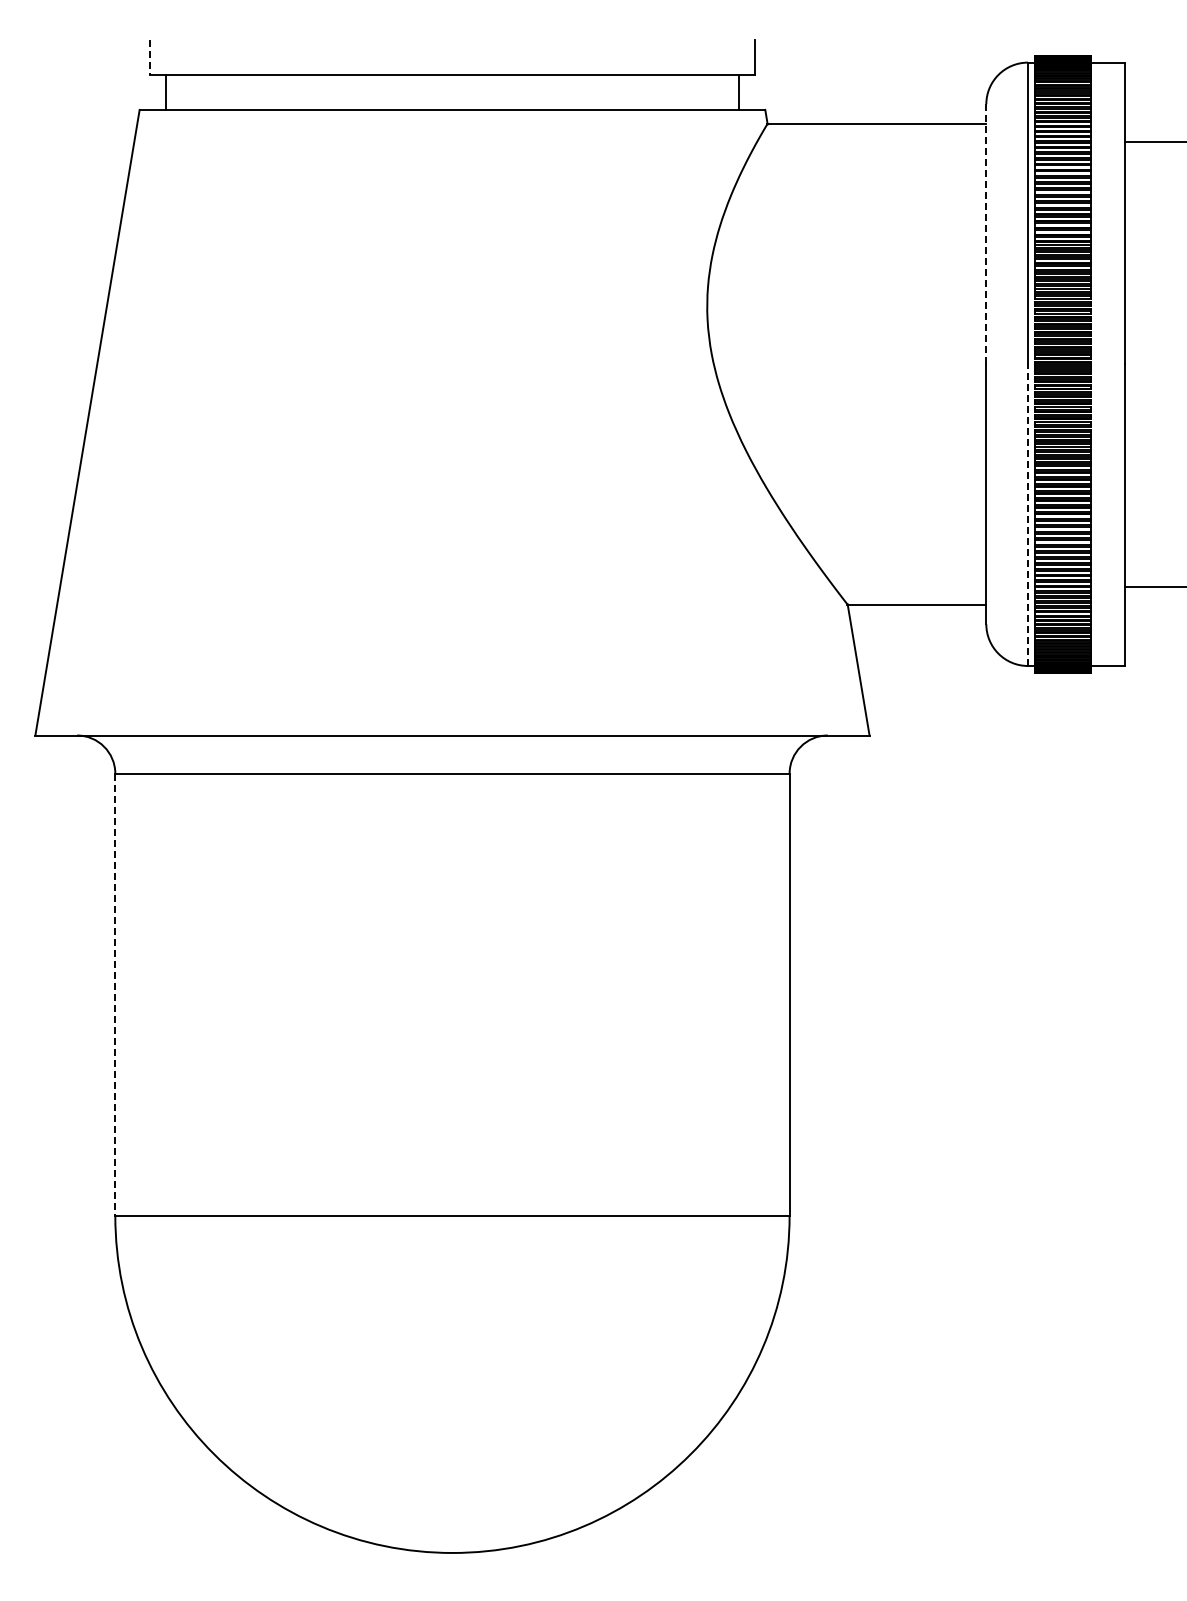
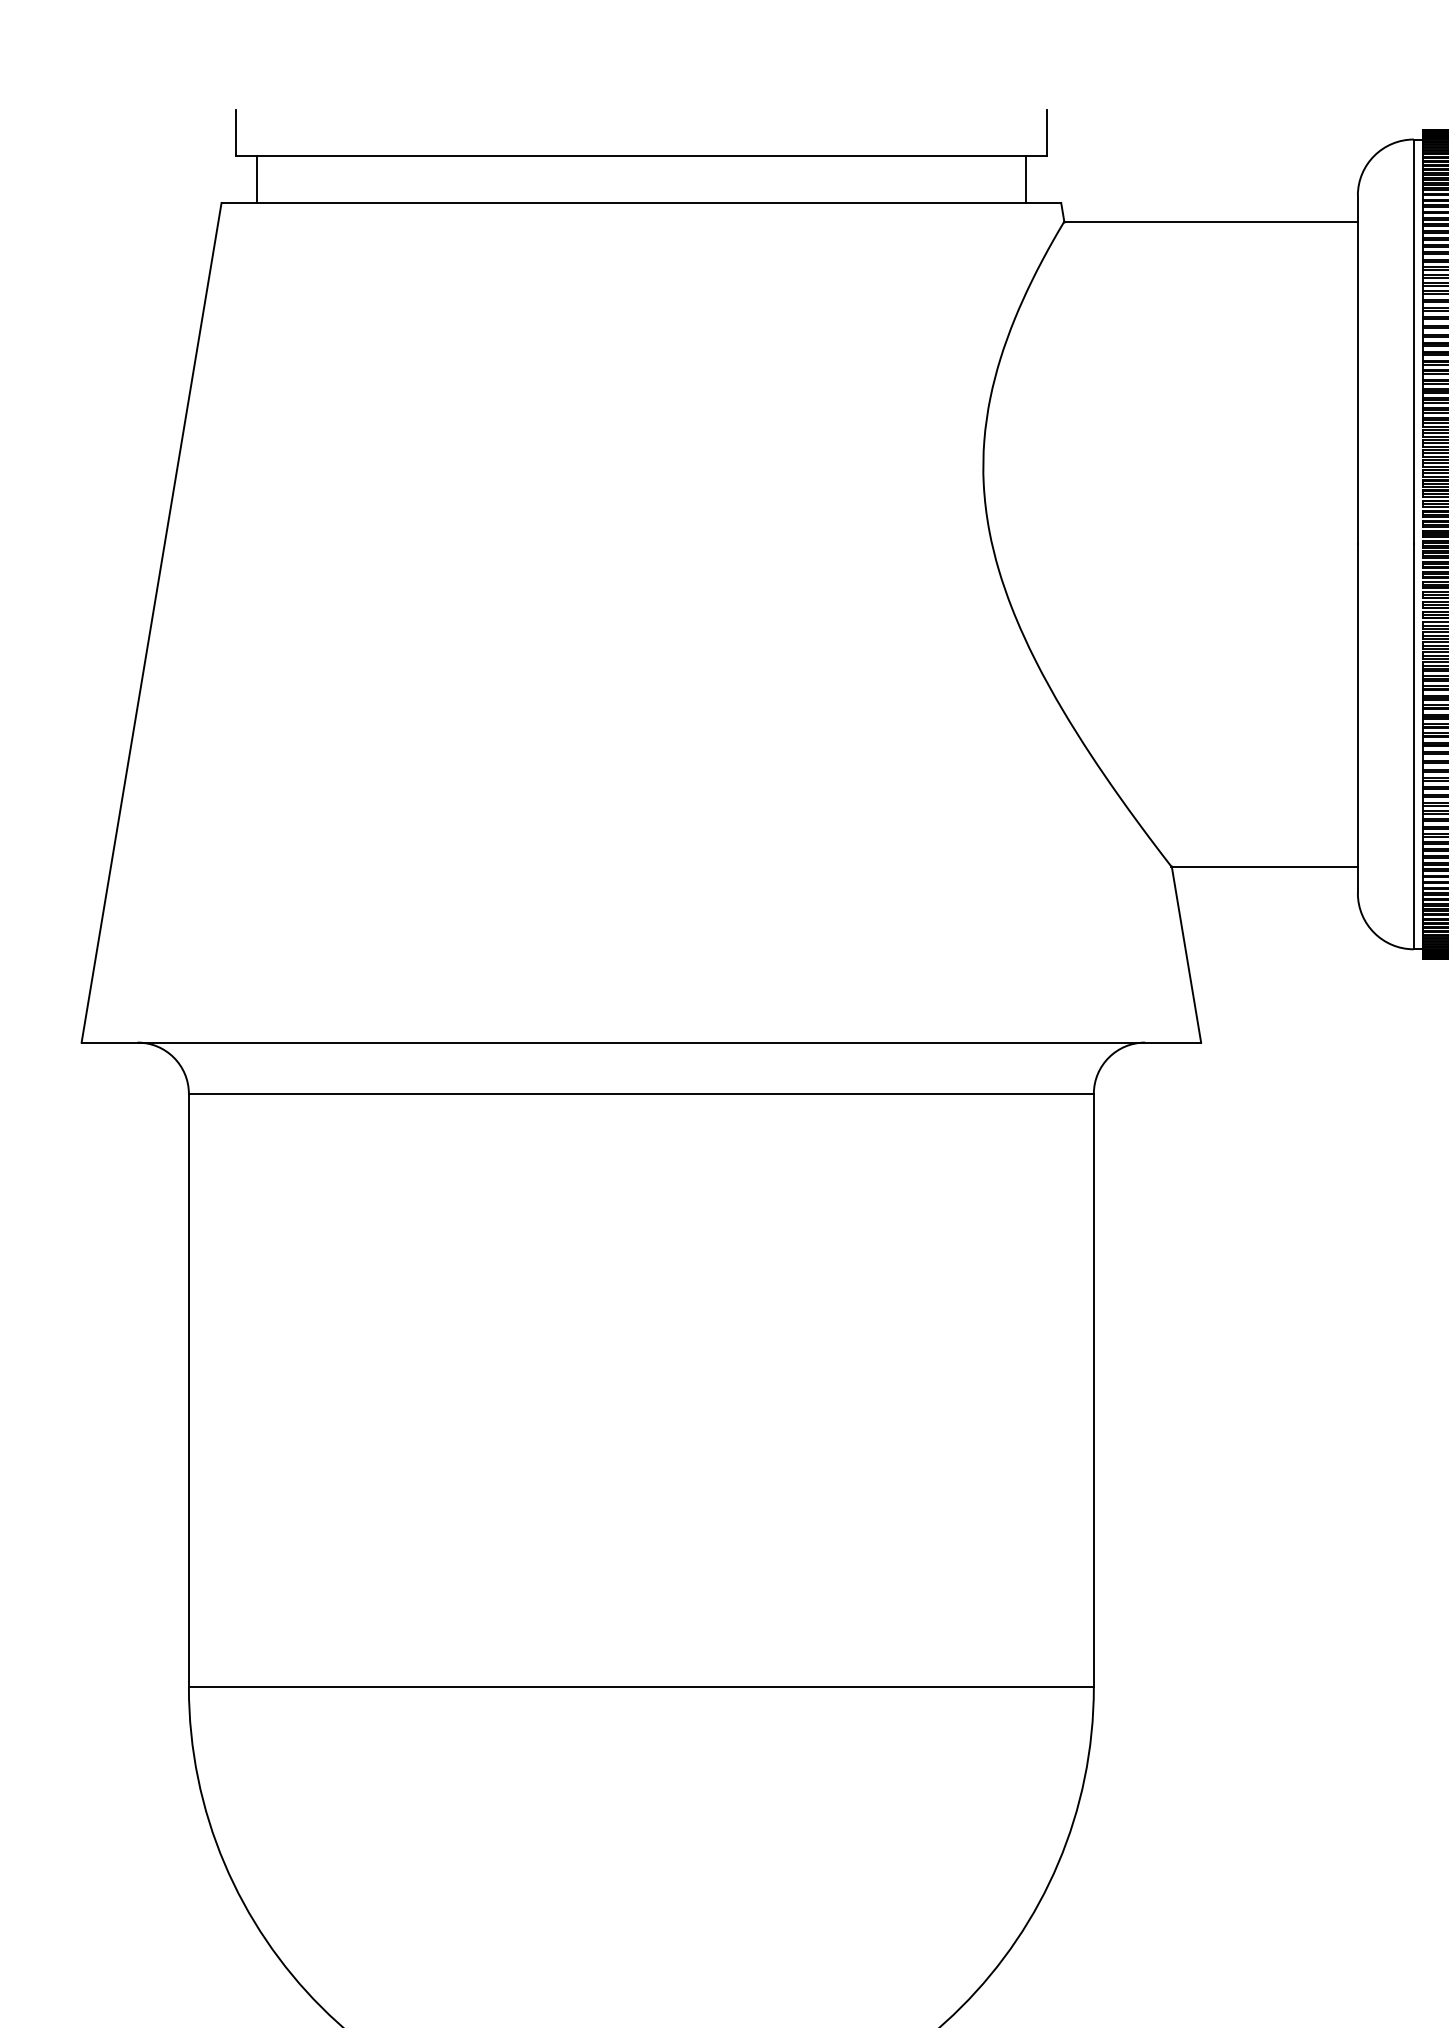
line: (150, 58) -> (236, 133), dashed -> solid
line: (986, 234) -> (1358, 370), dashed -> solid
line: (1028, 515) -> (1414, 747), dashed -> solid
line: (115, 995) -> (189, 1391), dashed -> solid

